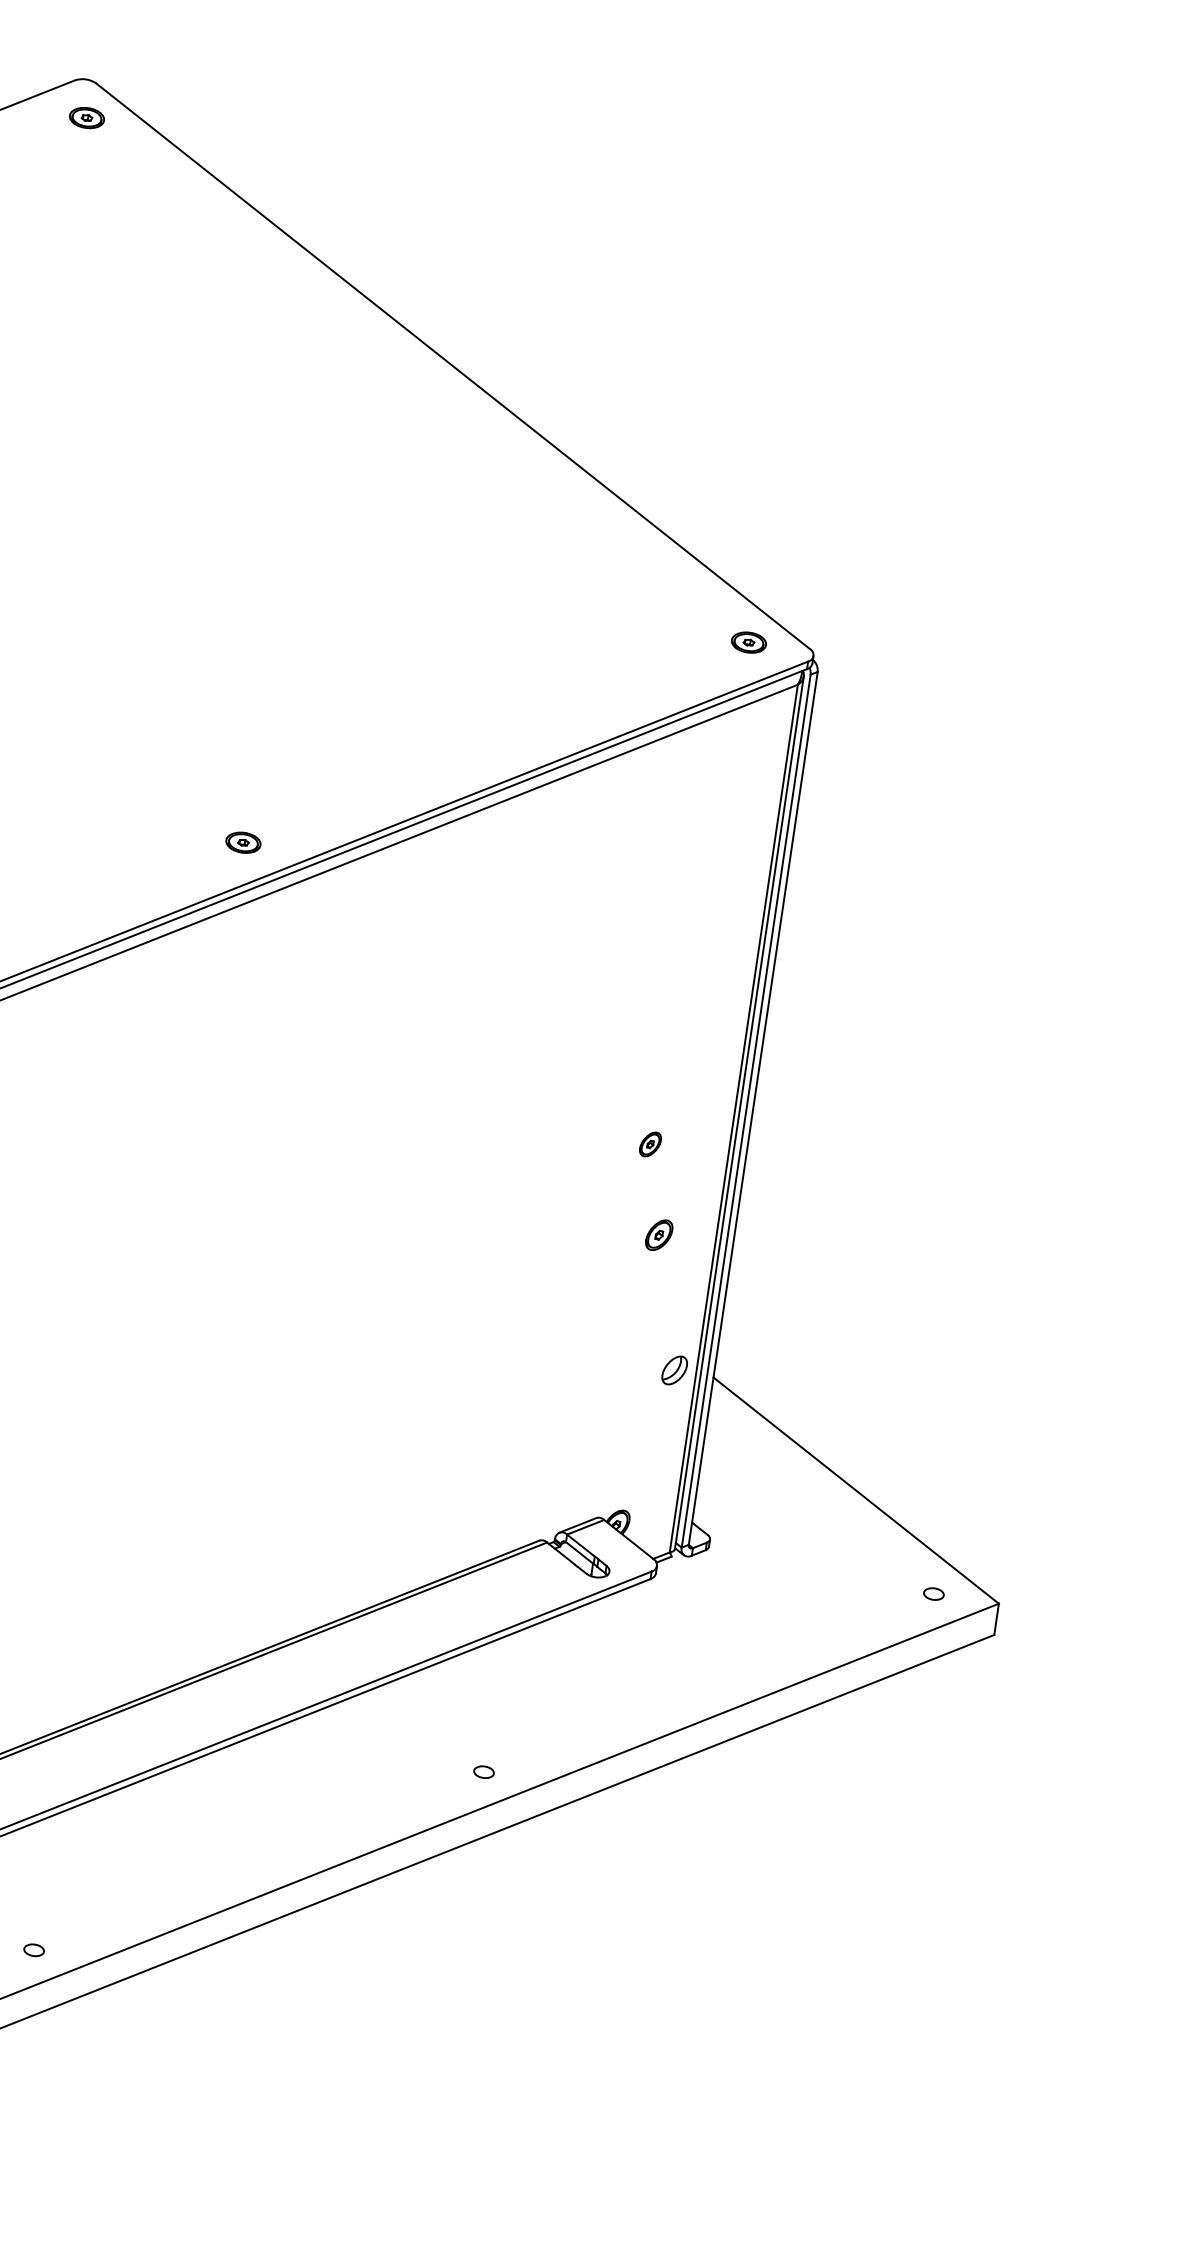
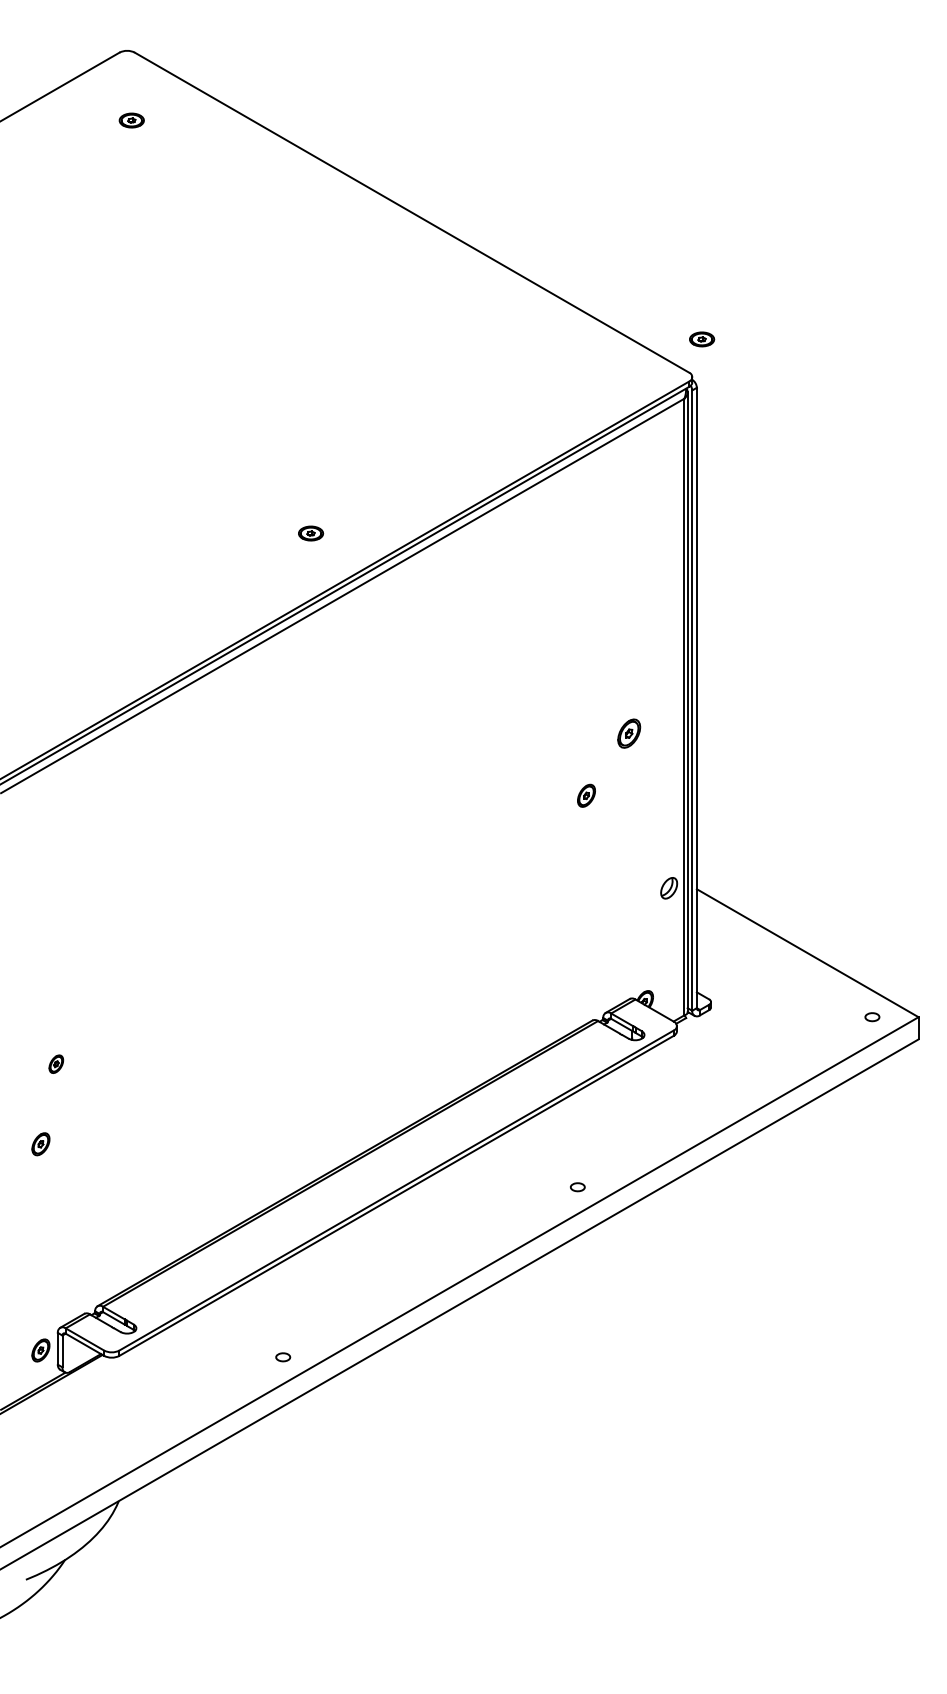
part: (86, 117) -> (131, 120), moved
part: (749, 642) -> (702, 339), moved
part: (244, 842) -> (311, 533), moved
part: (649, 1144) -> (628, 733), size x1.6
part: (659, 1234) -> (586, 795), moved

